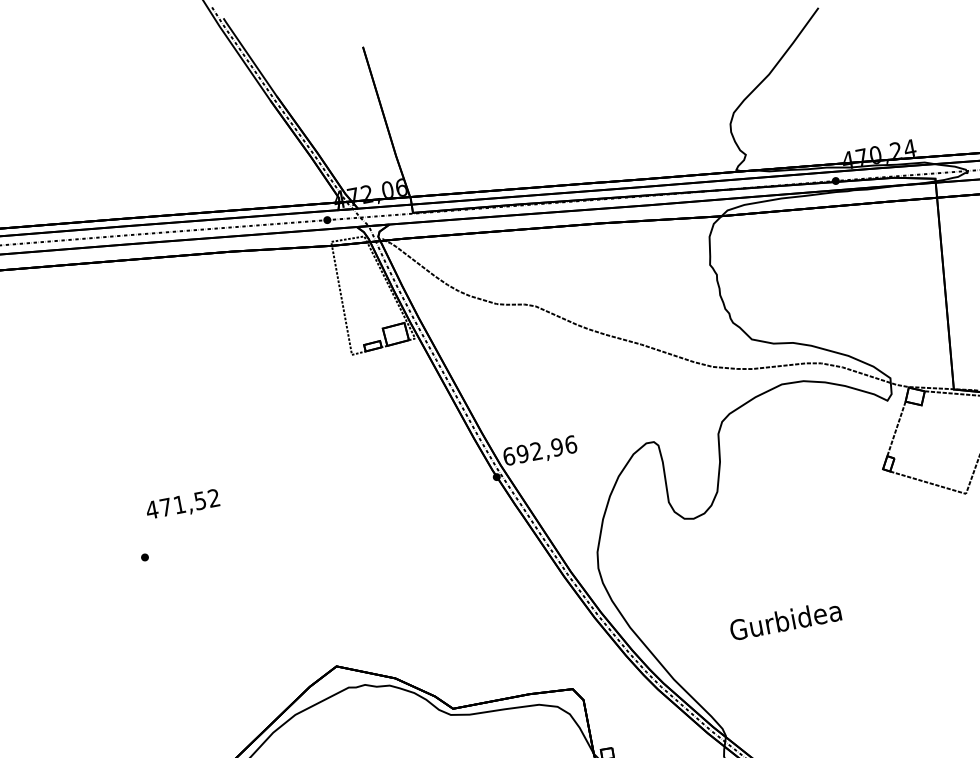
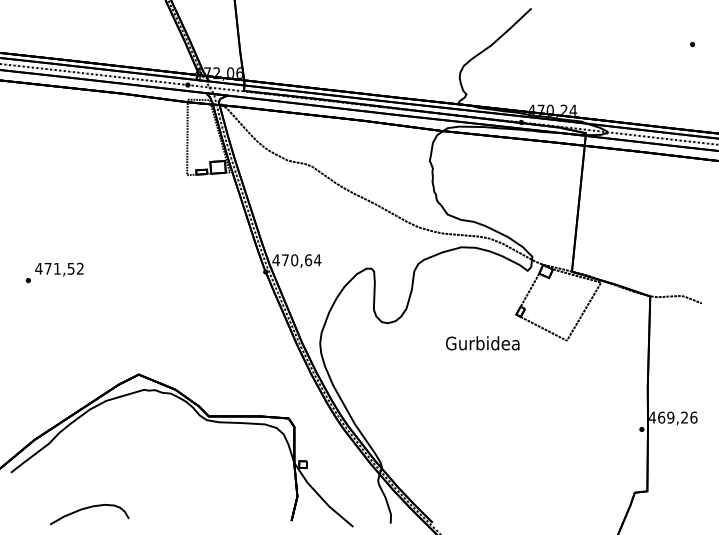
text: (539, 451) -> (296, 260), 692,96 -> 470,64
text: (183, 505) -> (59, 269), moved
text: (785, 620) -> (482, 343), moved

